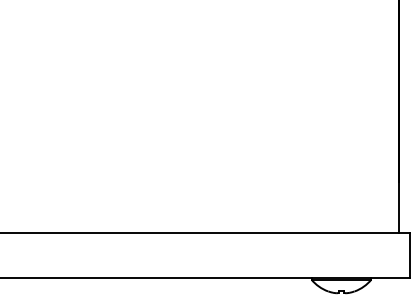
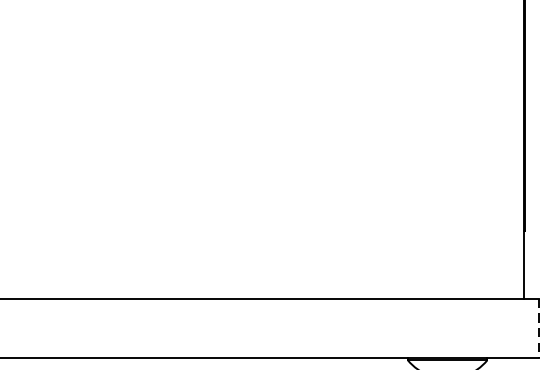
line: (409, 256) -> (538, 329), solid -> dashed

